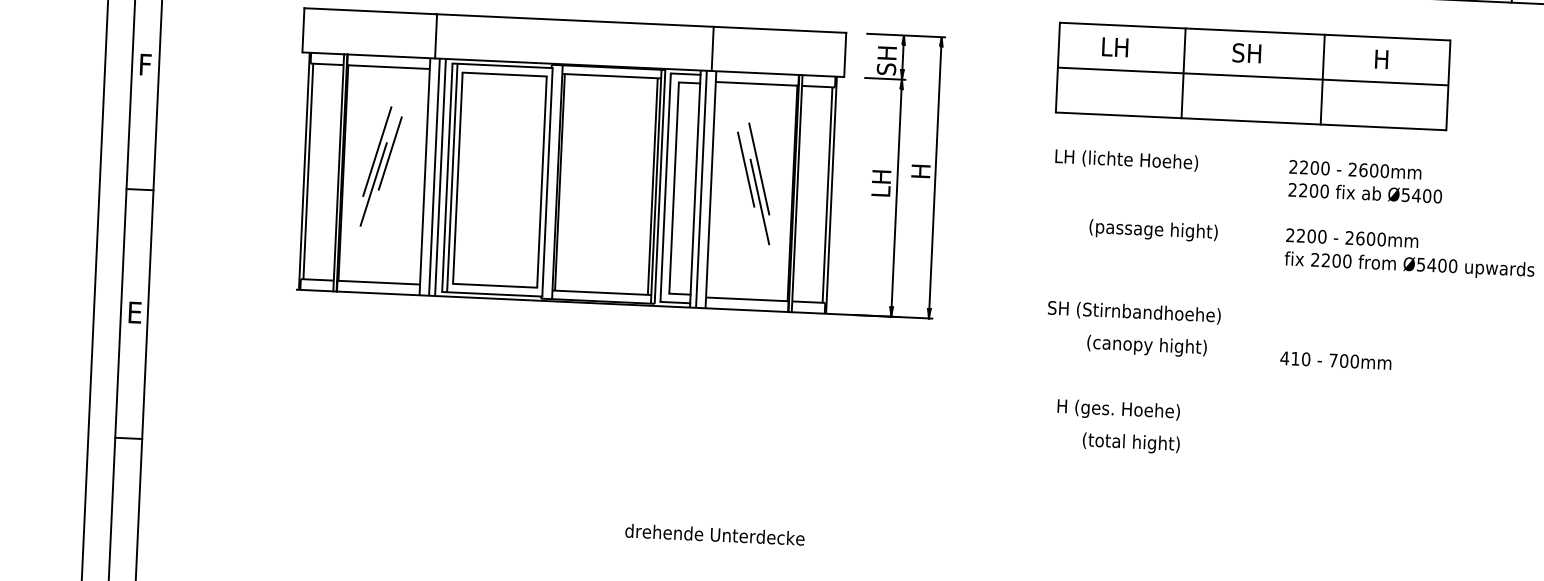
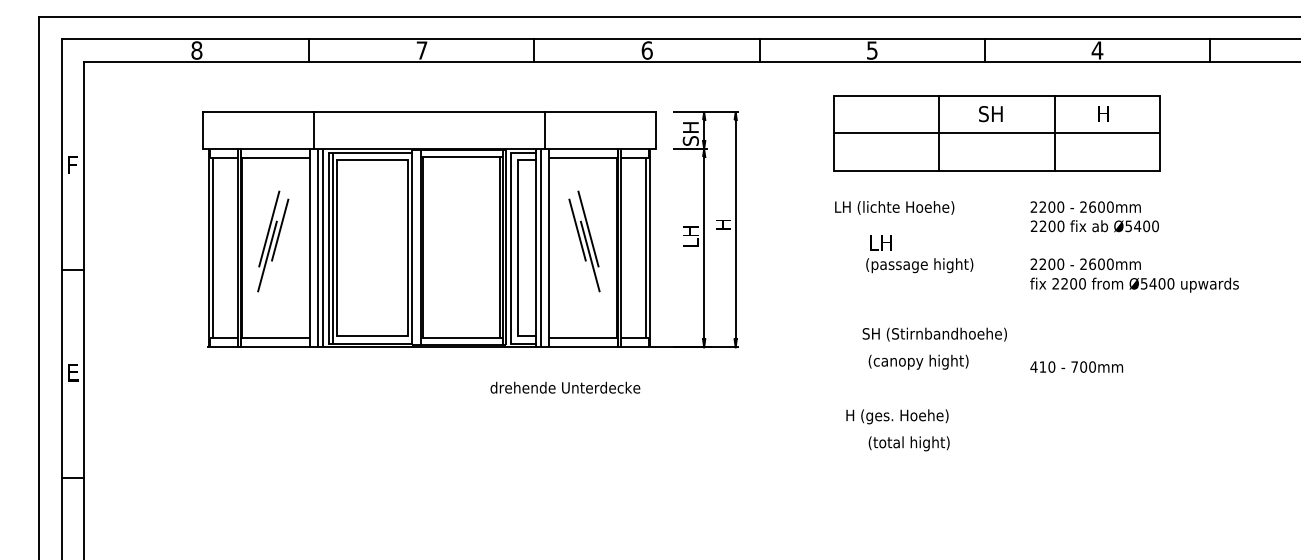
text: (1114, 46) -> (880, 242), moved
text: (1134, 312) -> (934, 334), moved
text: (715, 534) -> (565, 387), moved

